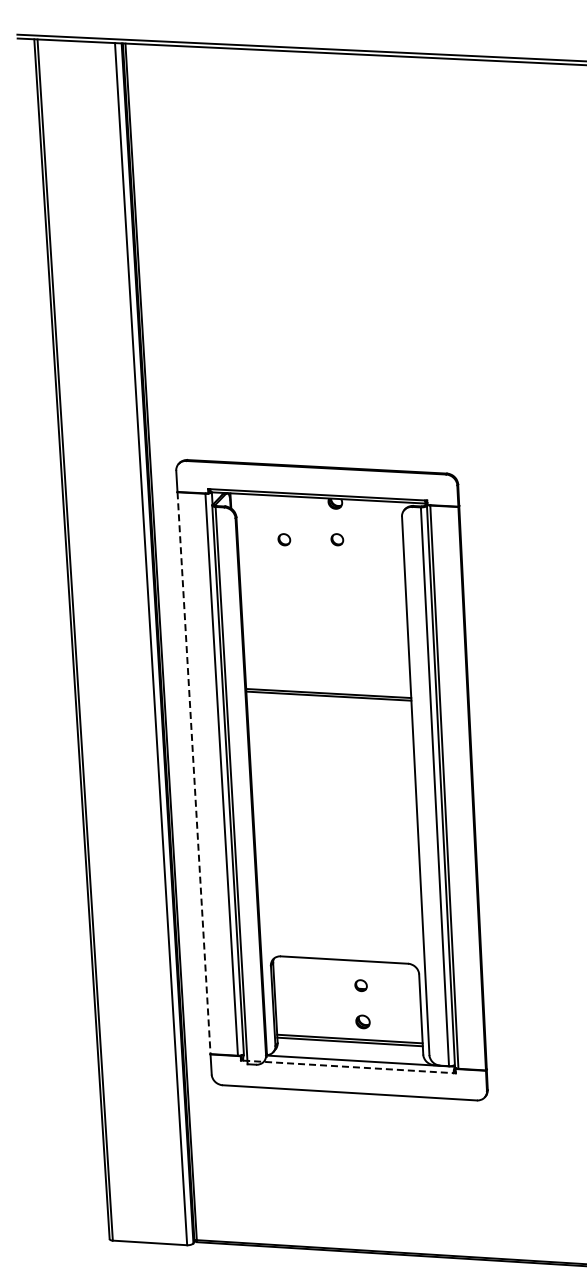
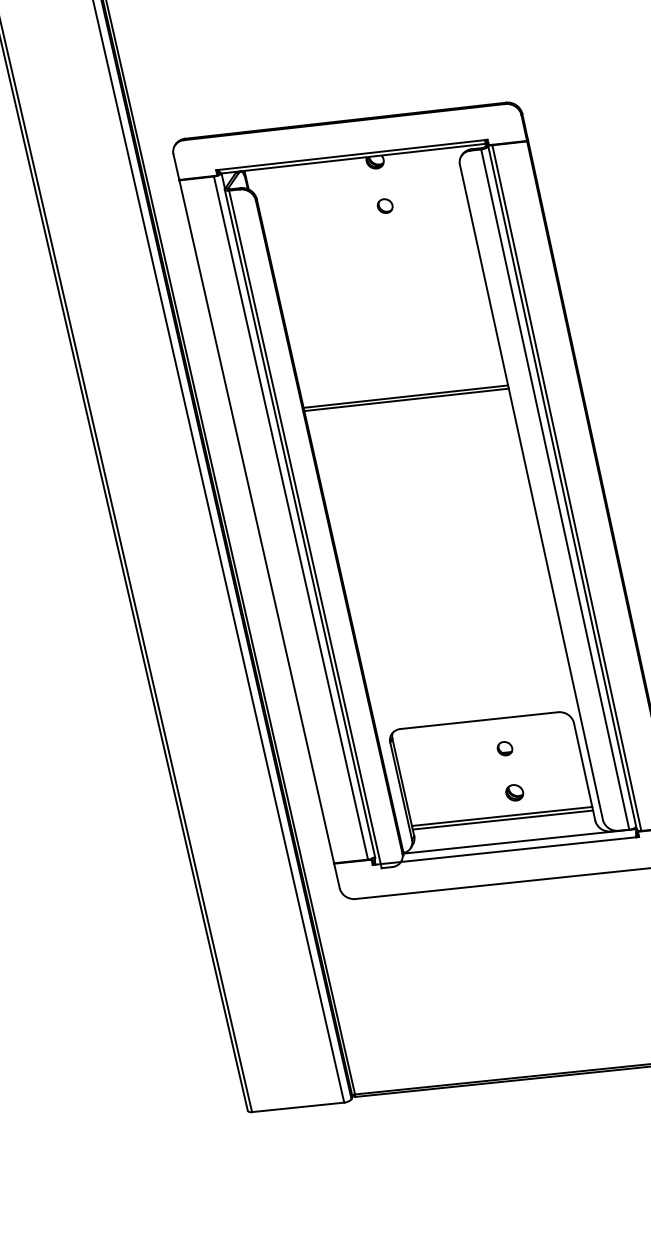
part: (284, 539) -> (320, 216), removed
line: (194, 773) -> (257, 522), dashed -> solid
line: (348, 1066) -> (505, 850), dashed -> solid

